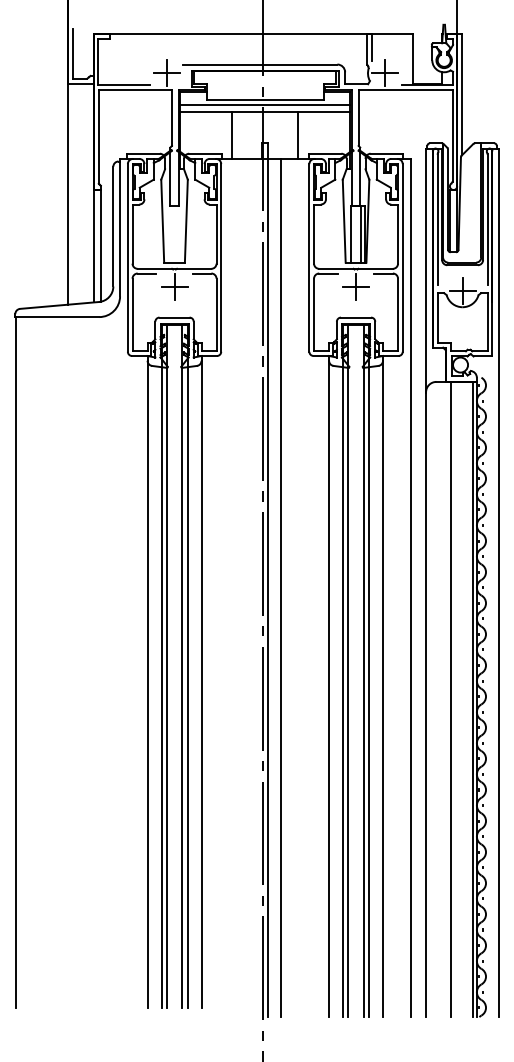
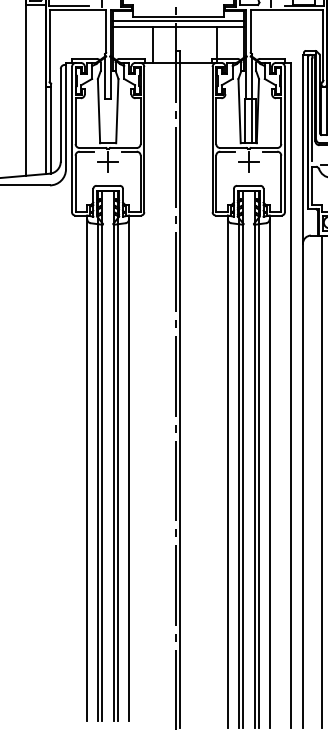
line: (298, 135) -> (216, 44), moved
line: (280, 587) -> (190, 394), removed

